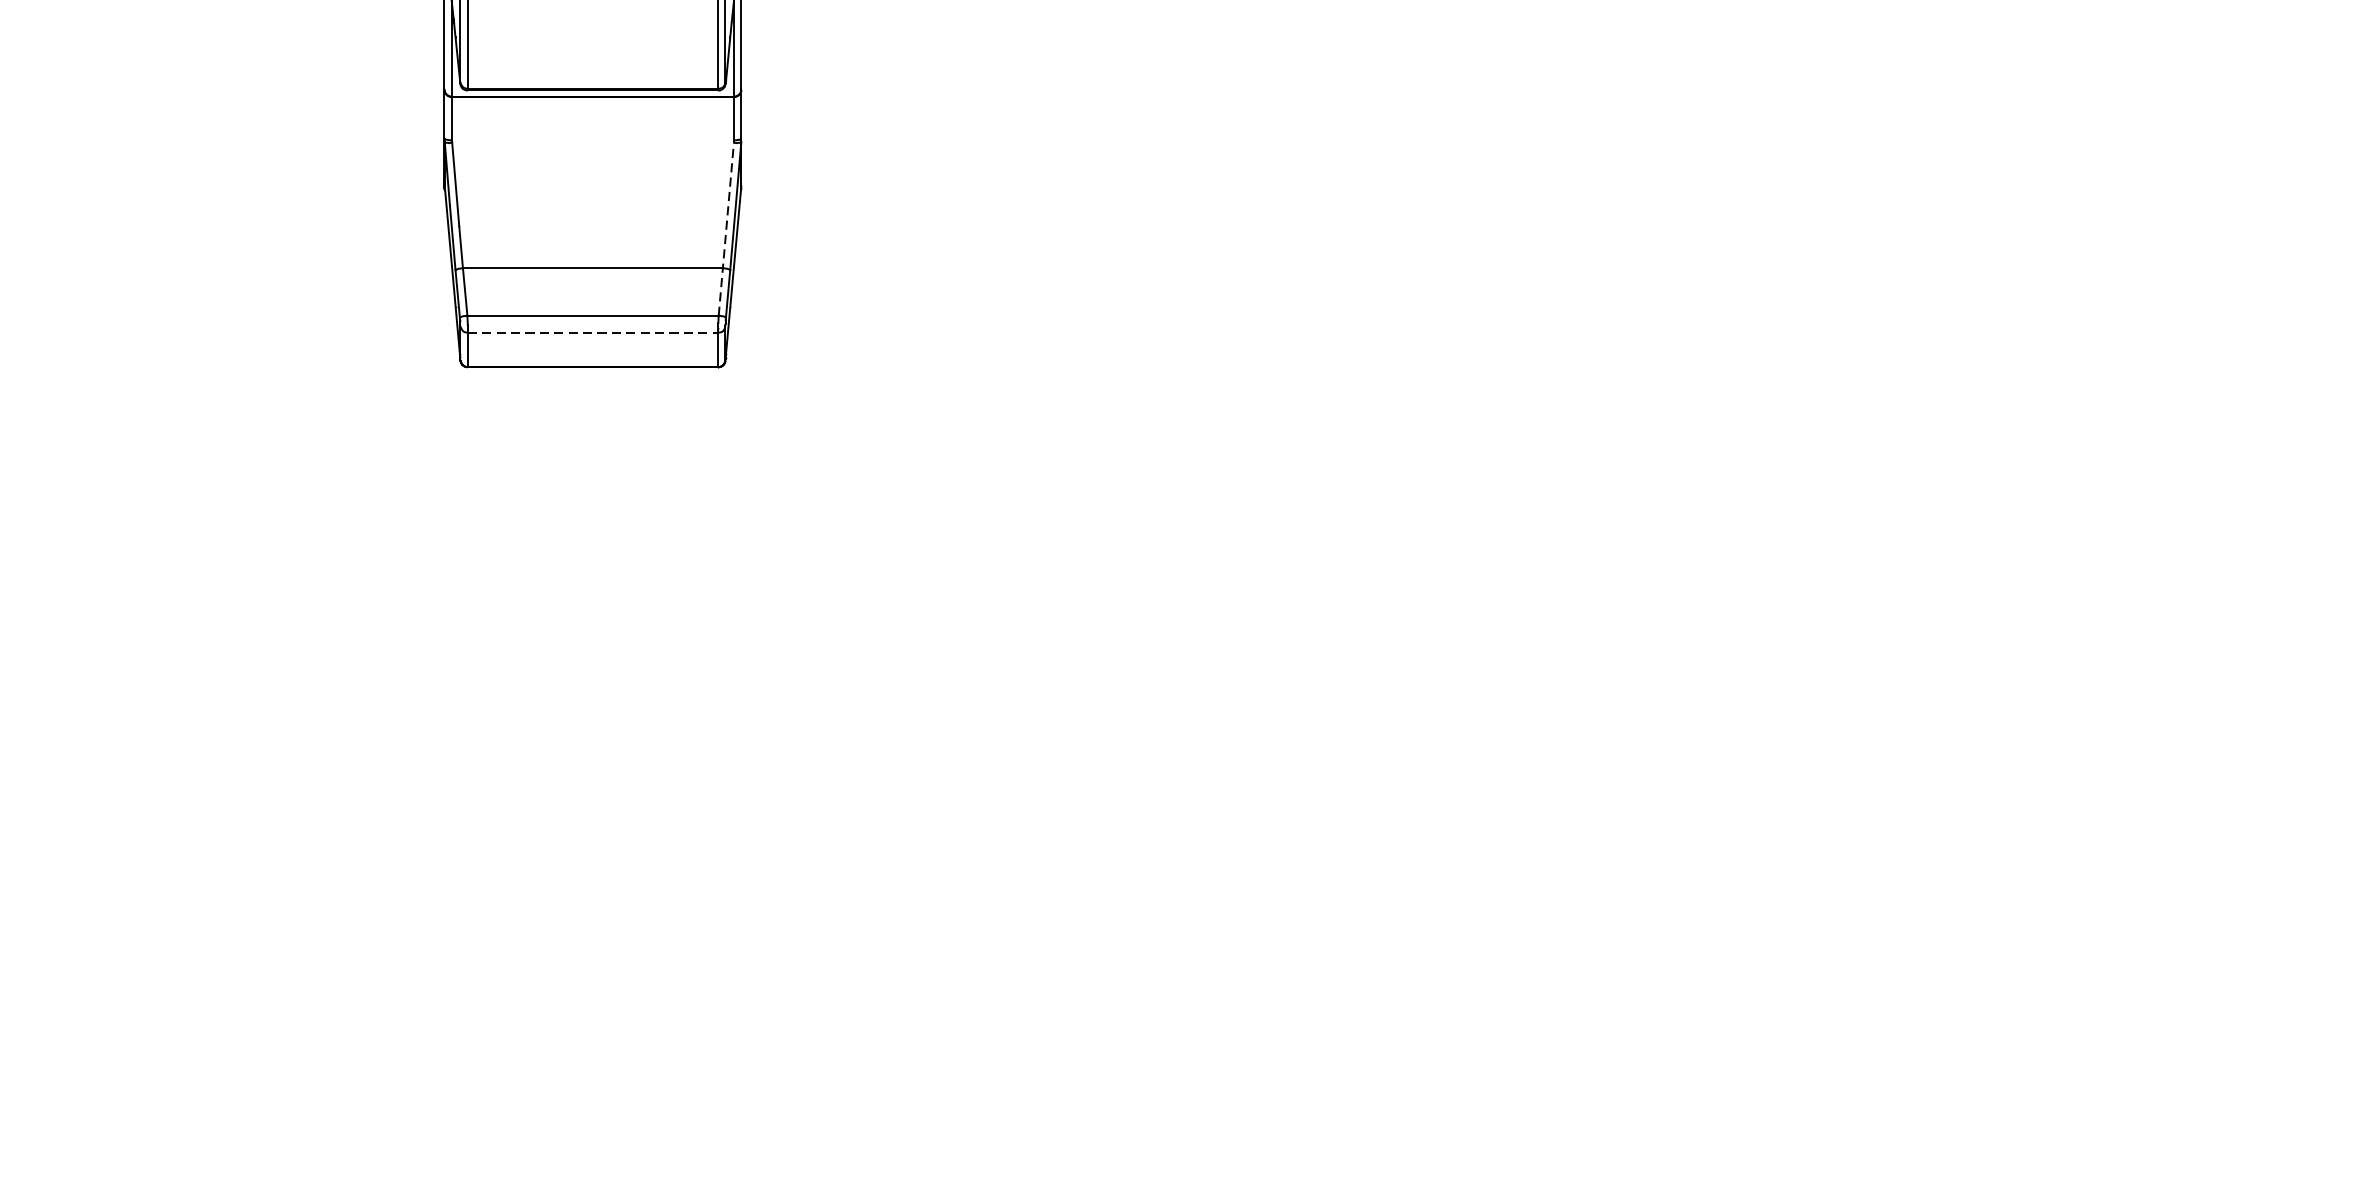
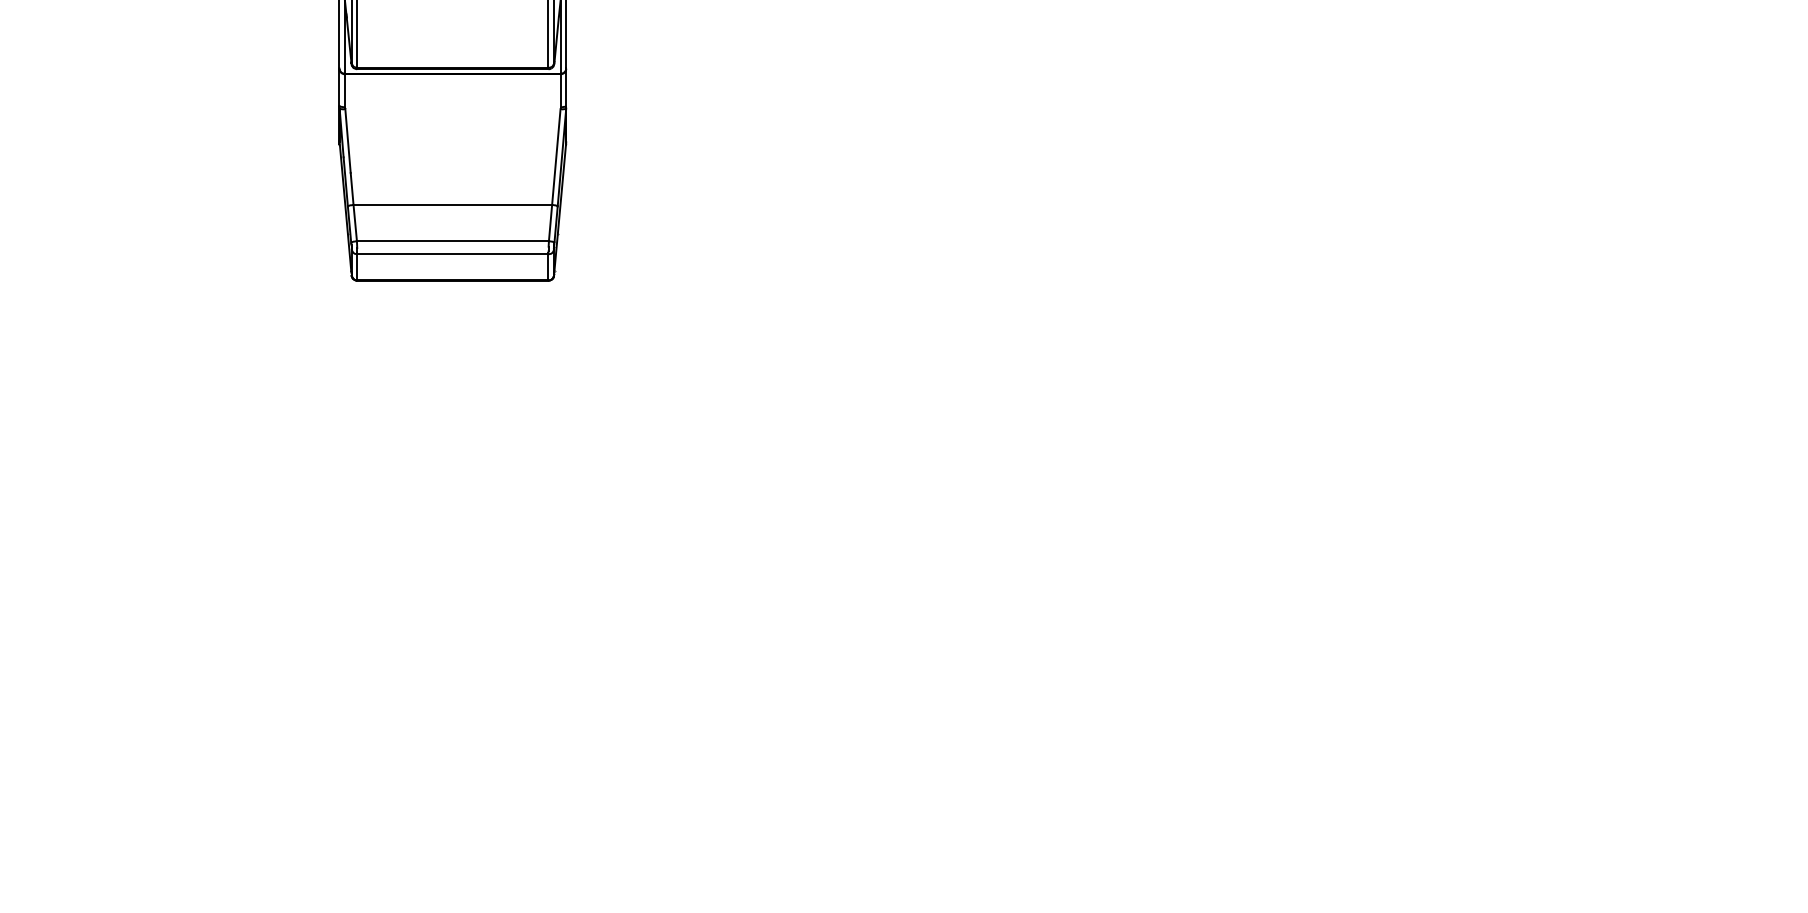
line: (726, 228) -> (554, 174), dashed -> solid
line: (592, 333) -> (452, 254), dashed -> solid

